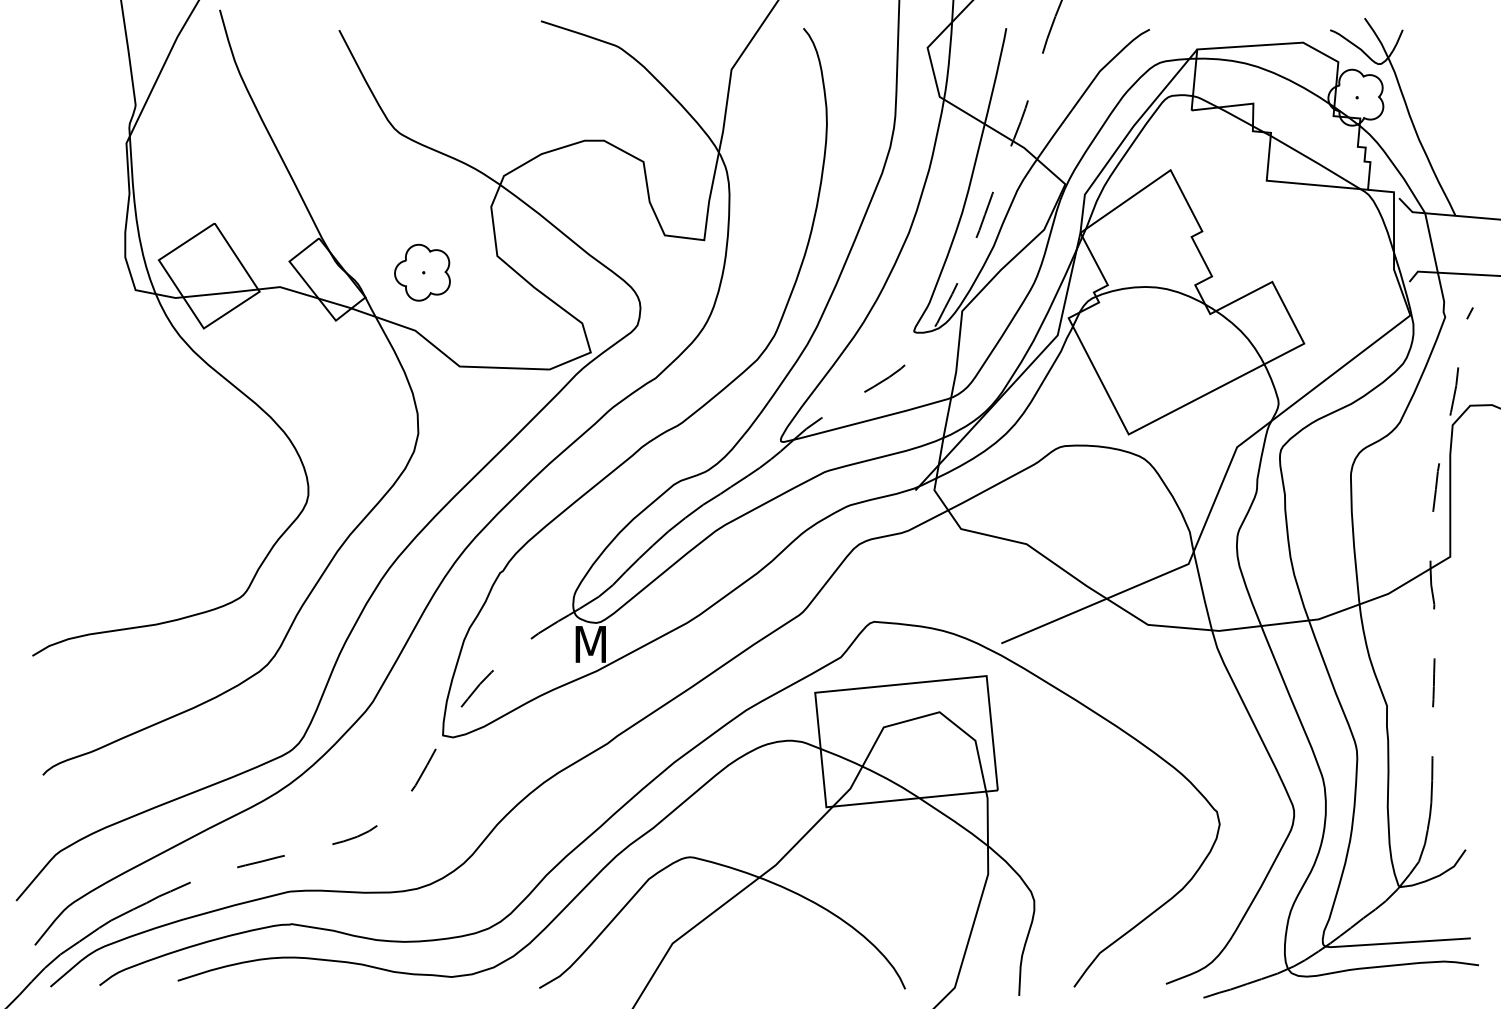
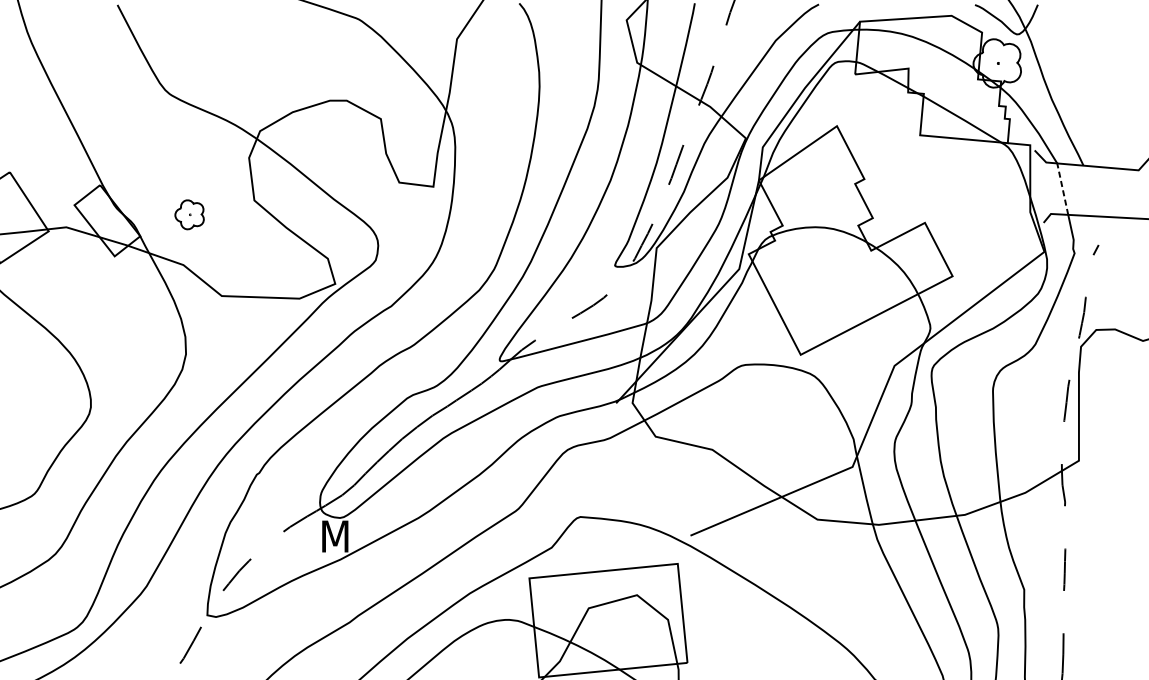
line: (1431, 242) -> (1062, 188), solid -> dashed
part: (422, 272) -> (189, 214), size x0.6

